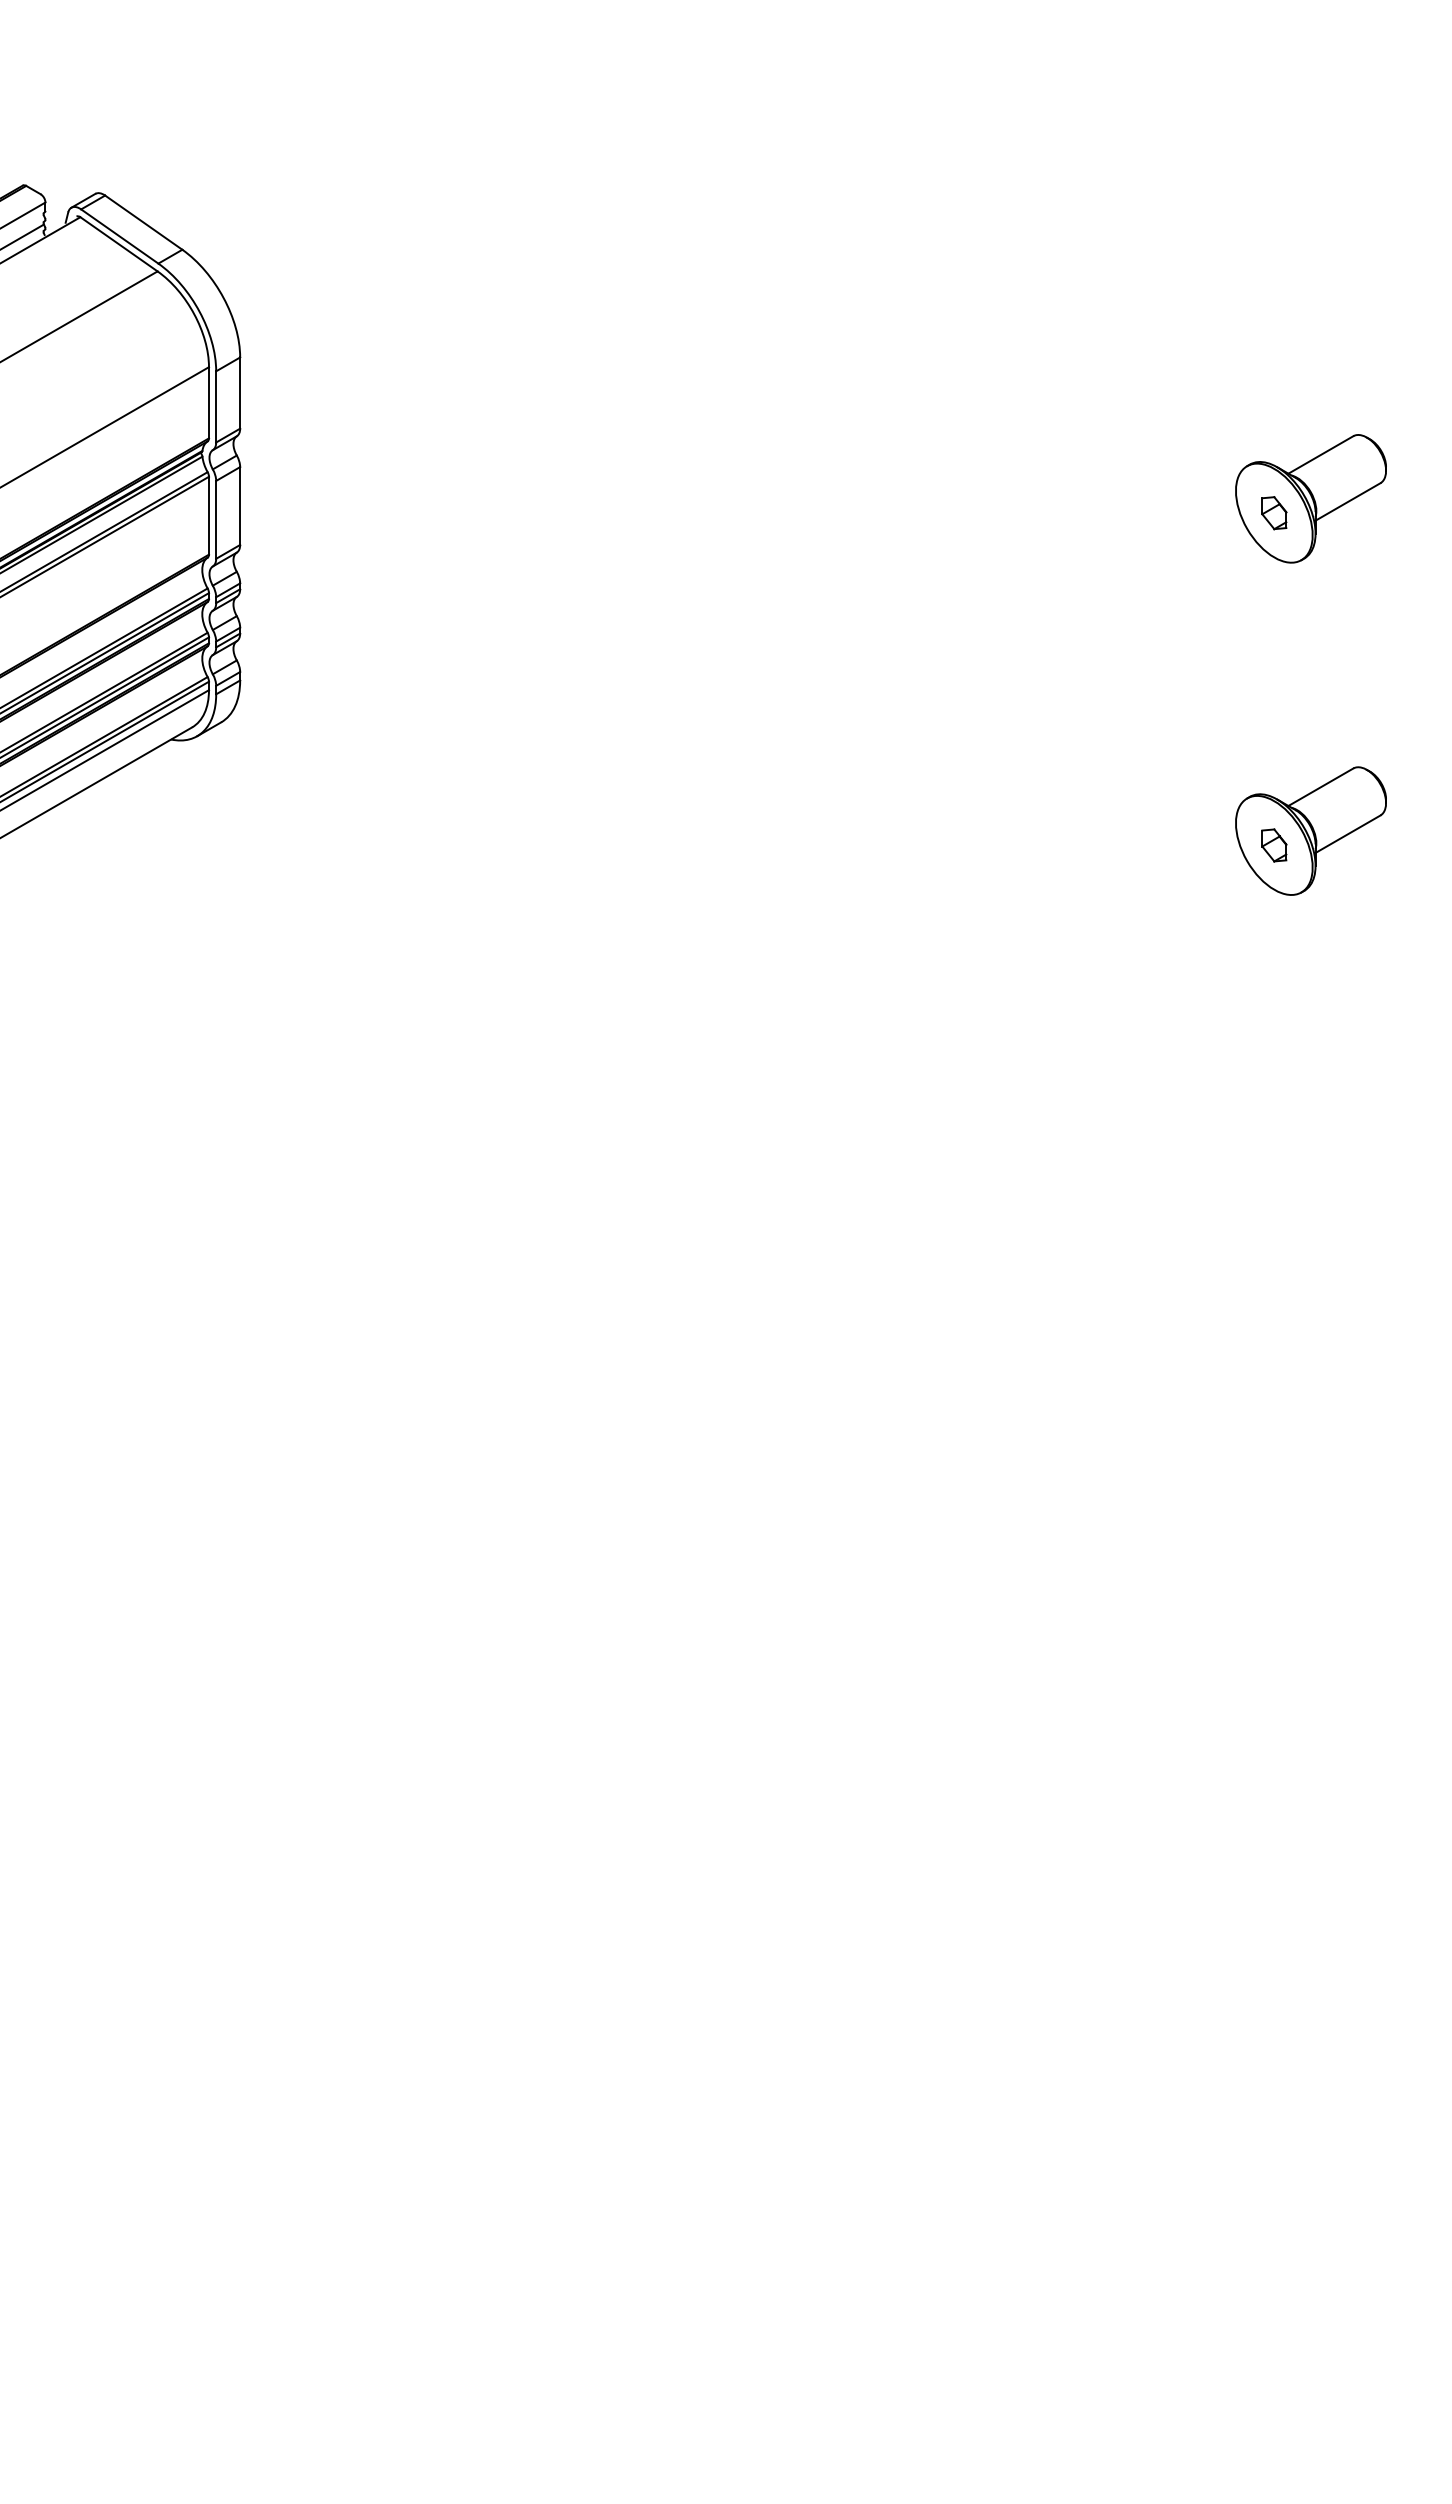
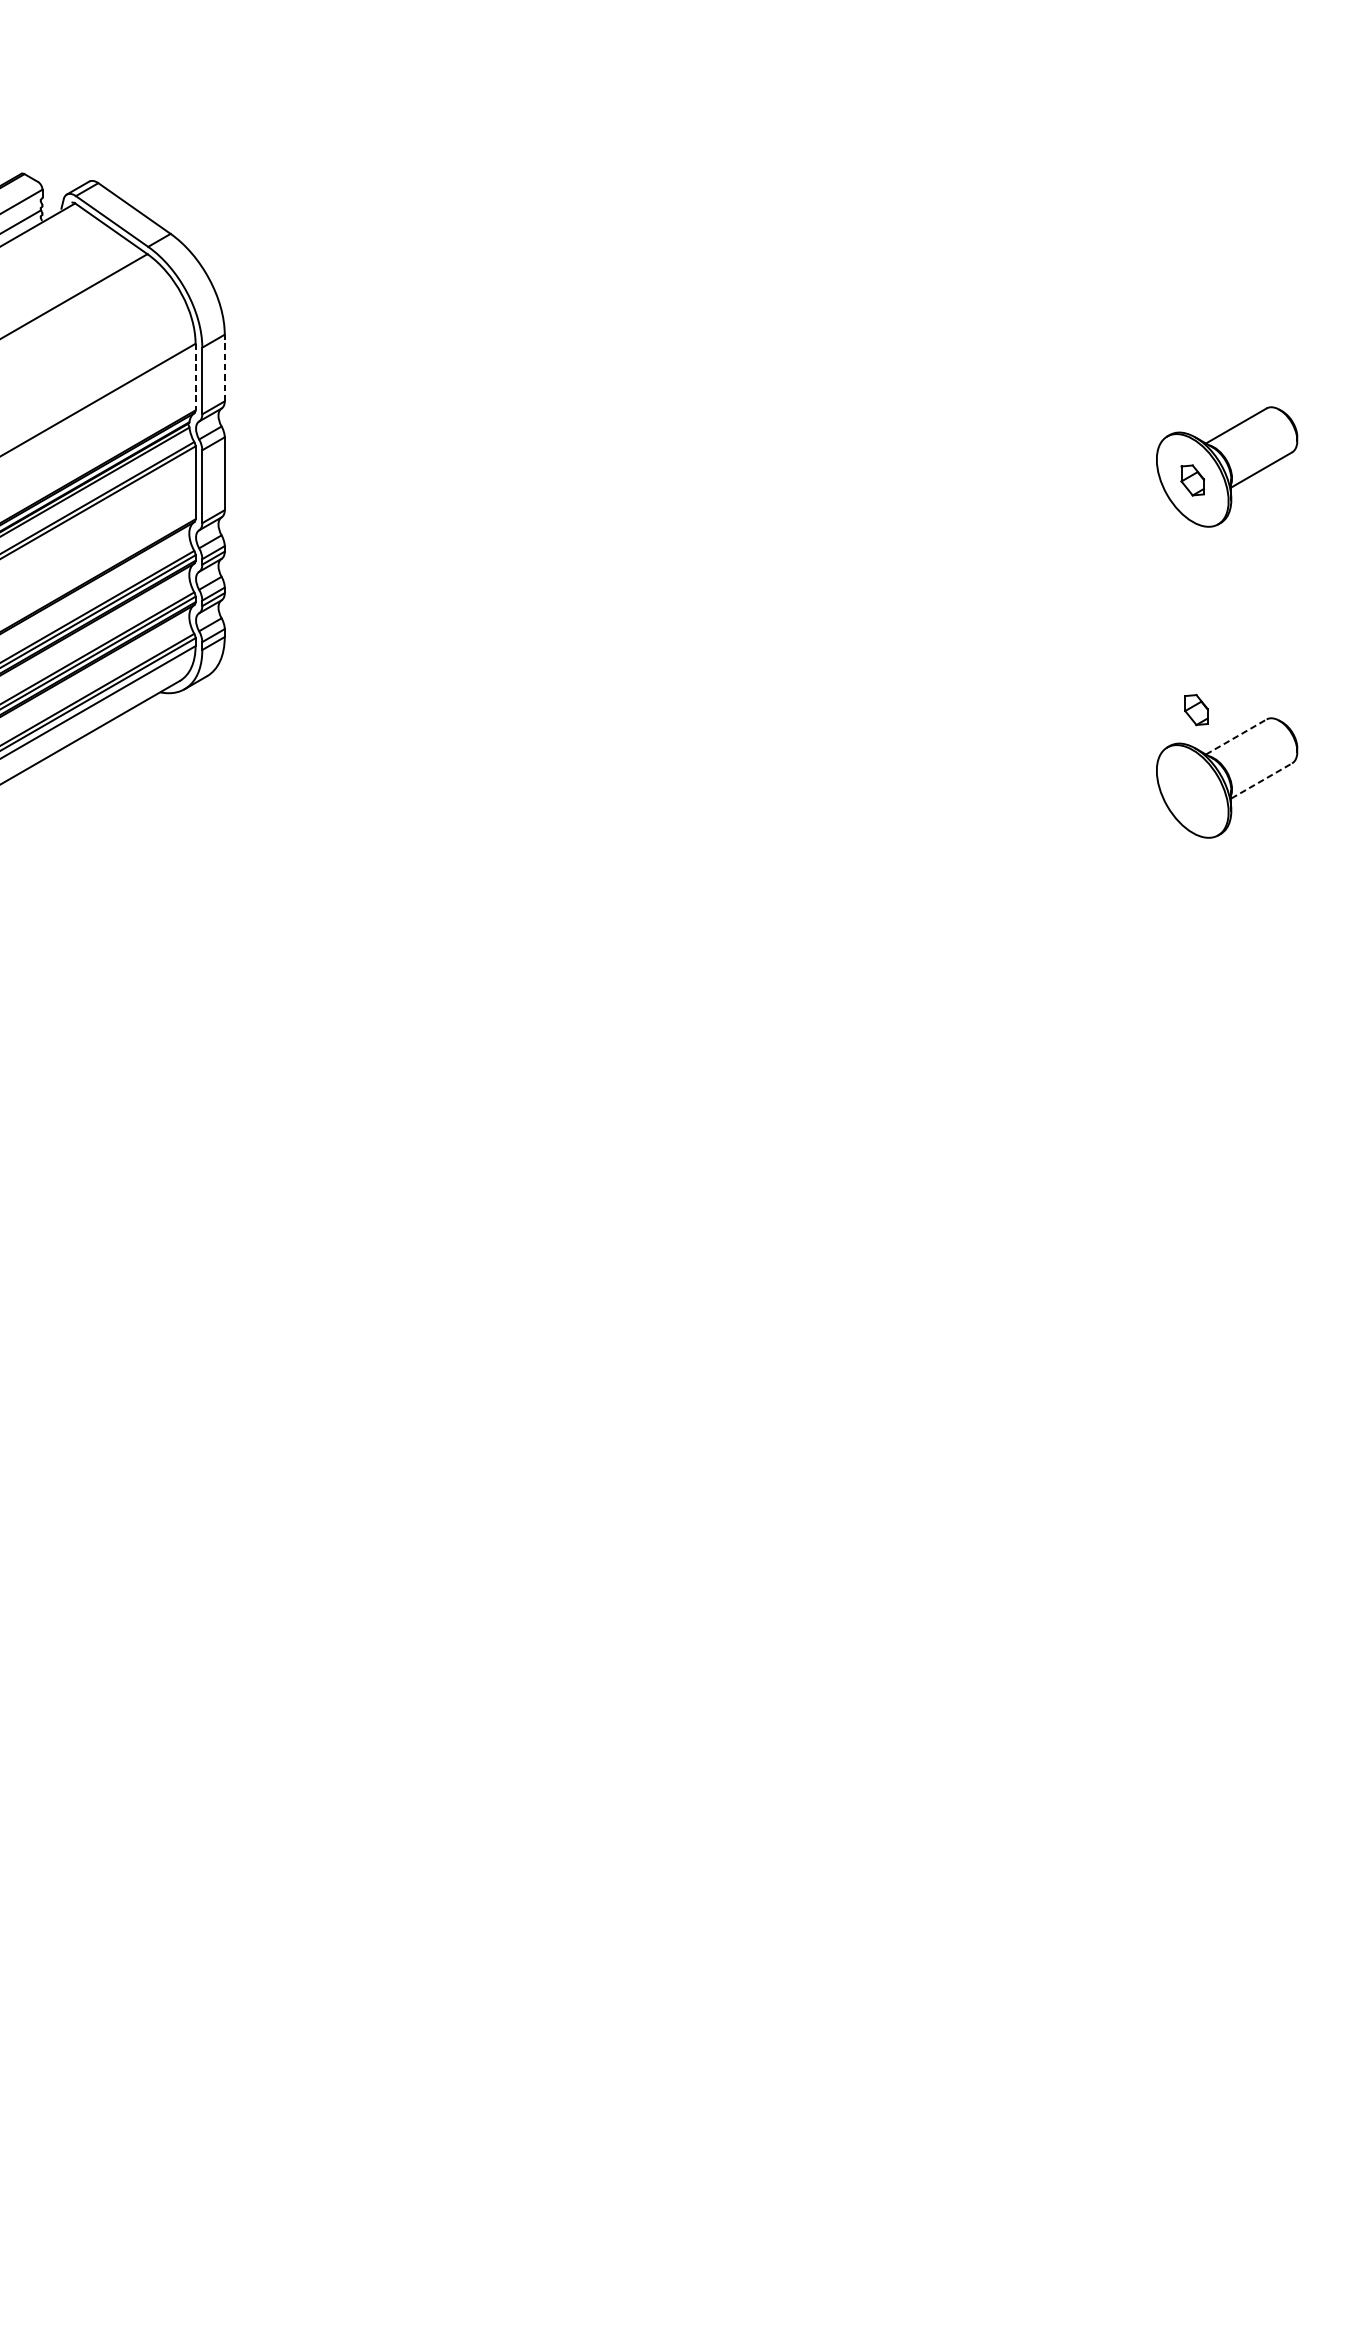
line: (240, 393) -> (225, 368), solid -> dashed
line: (209, 402) -> (196, 376), solid -> dashed
line: (1321, 787) -> (1236, 737), solid -> dashed
line: (1348, 833) -> (1262, 780), solid -> dashed
part: (1274, 845) -> (1196, 710), moved

